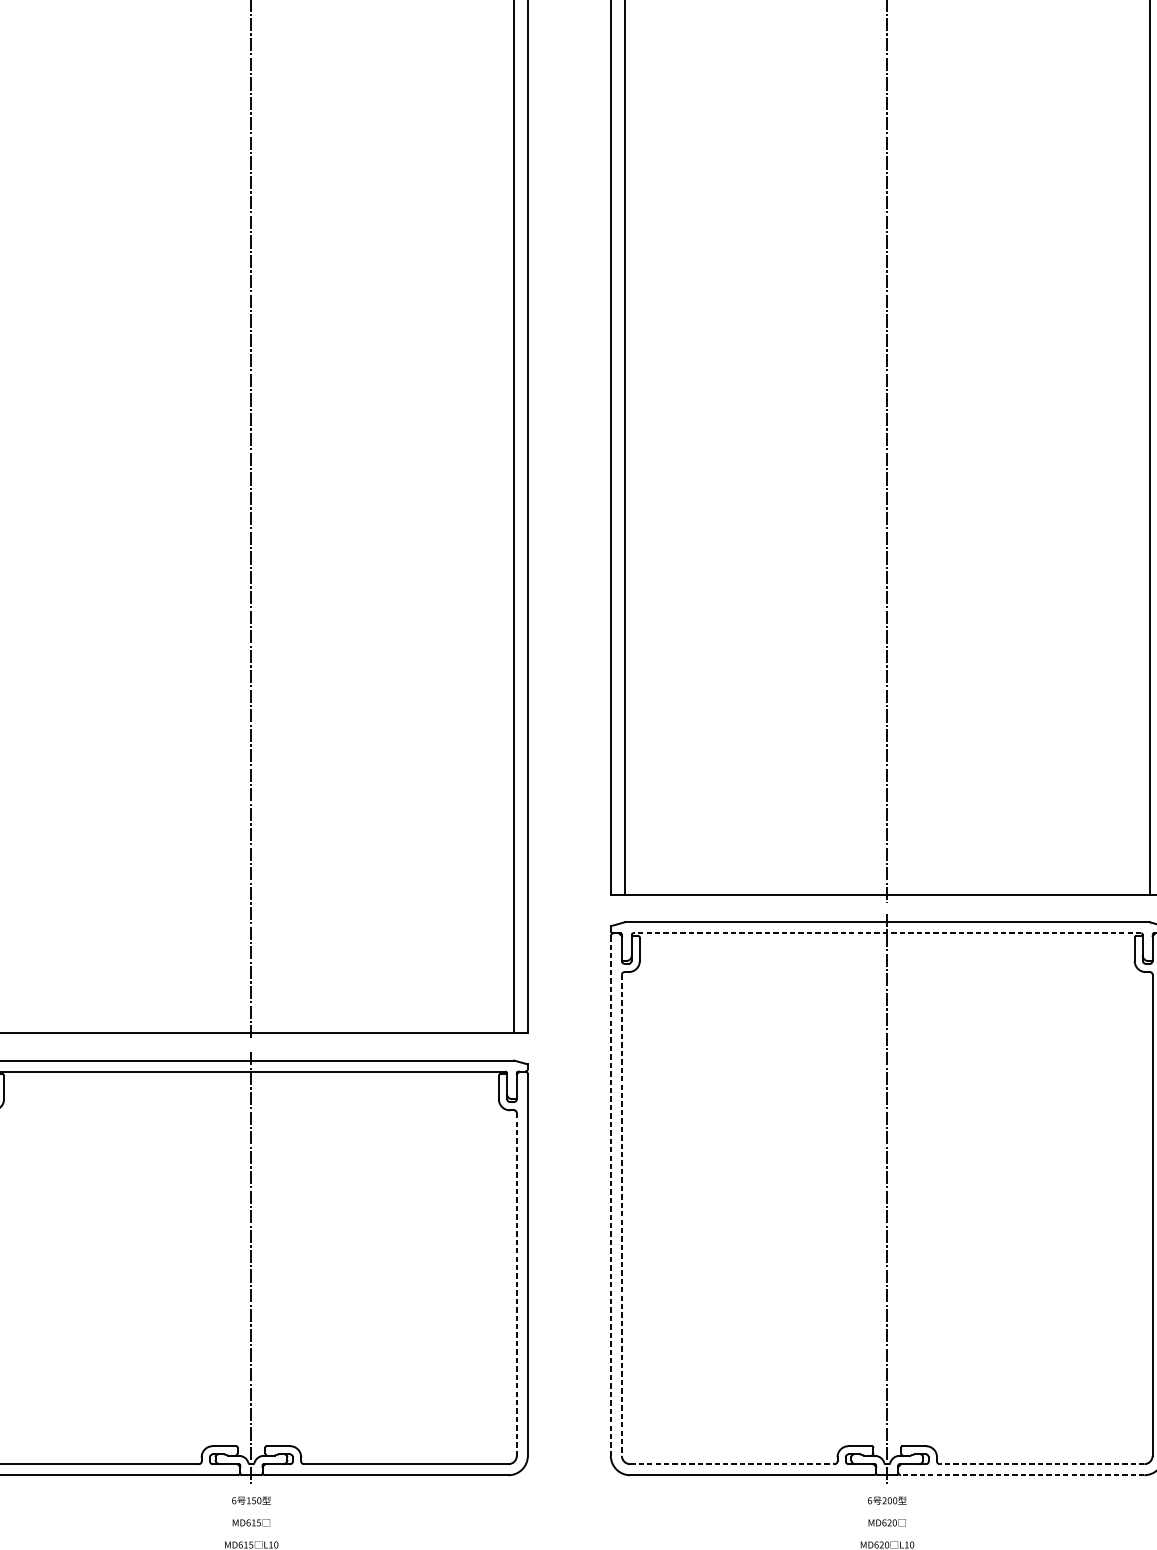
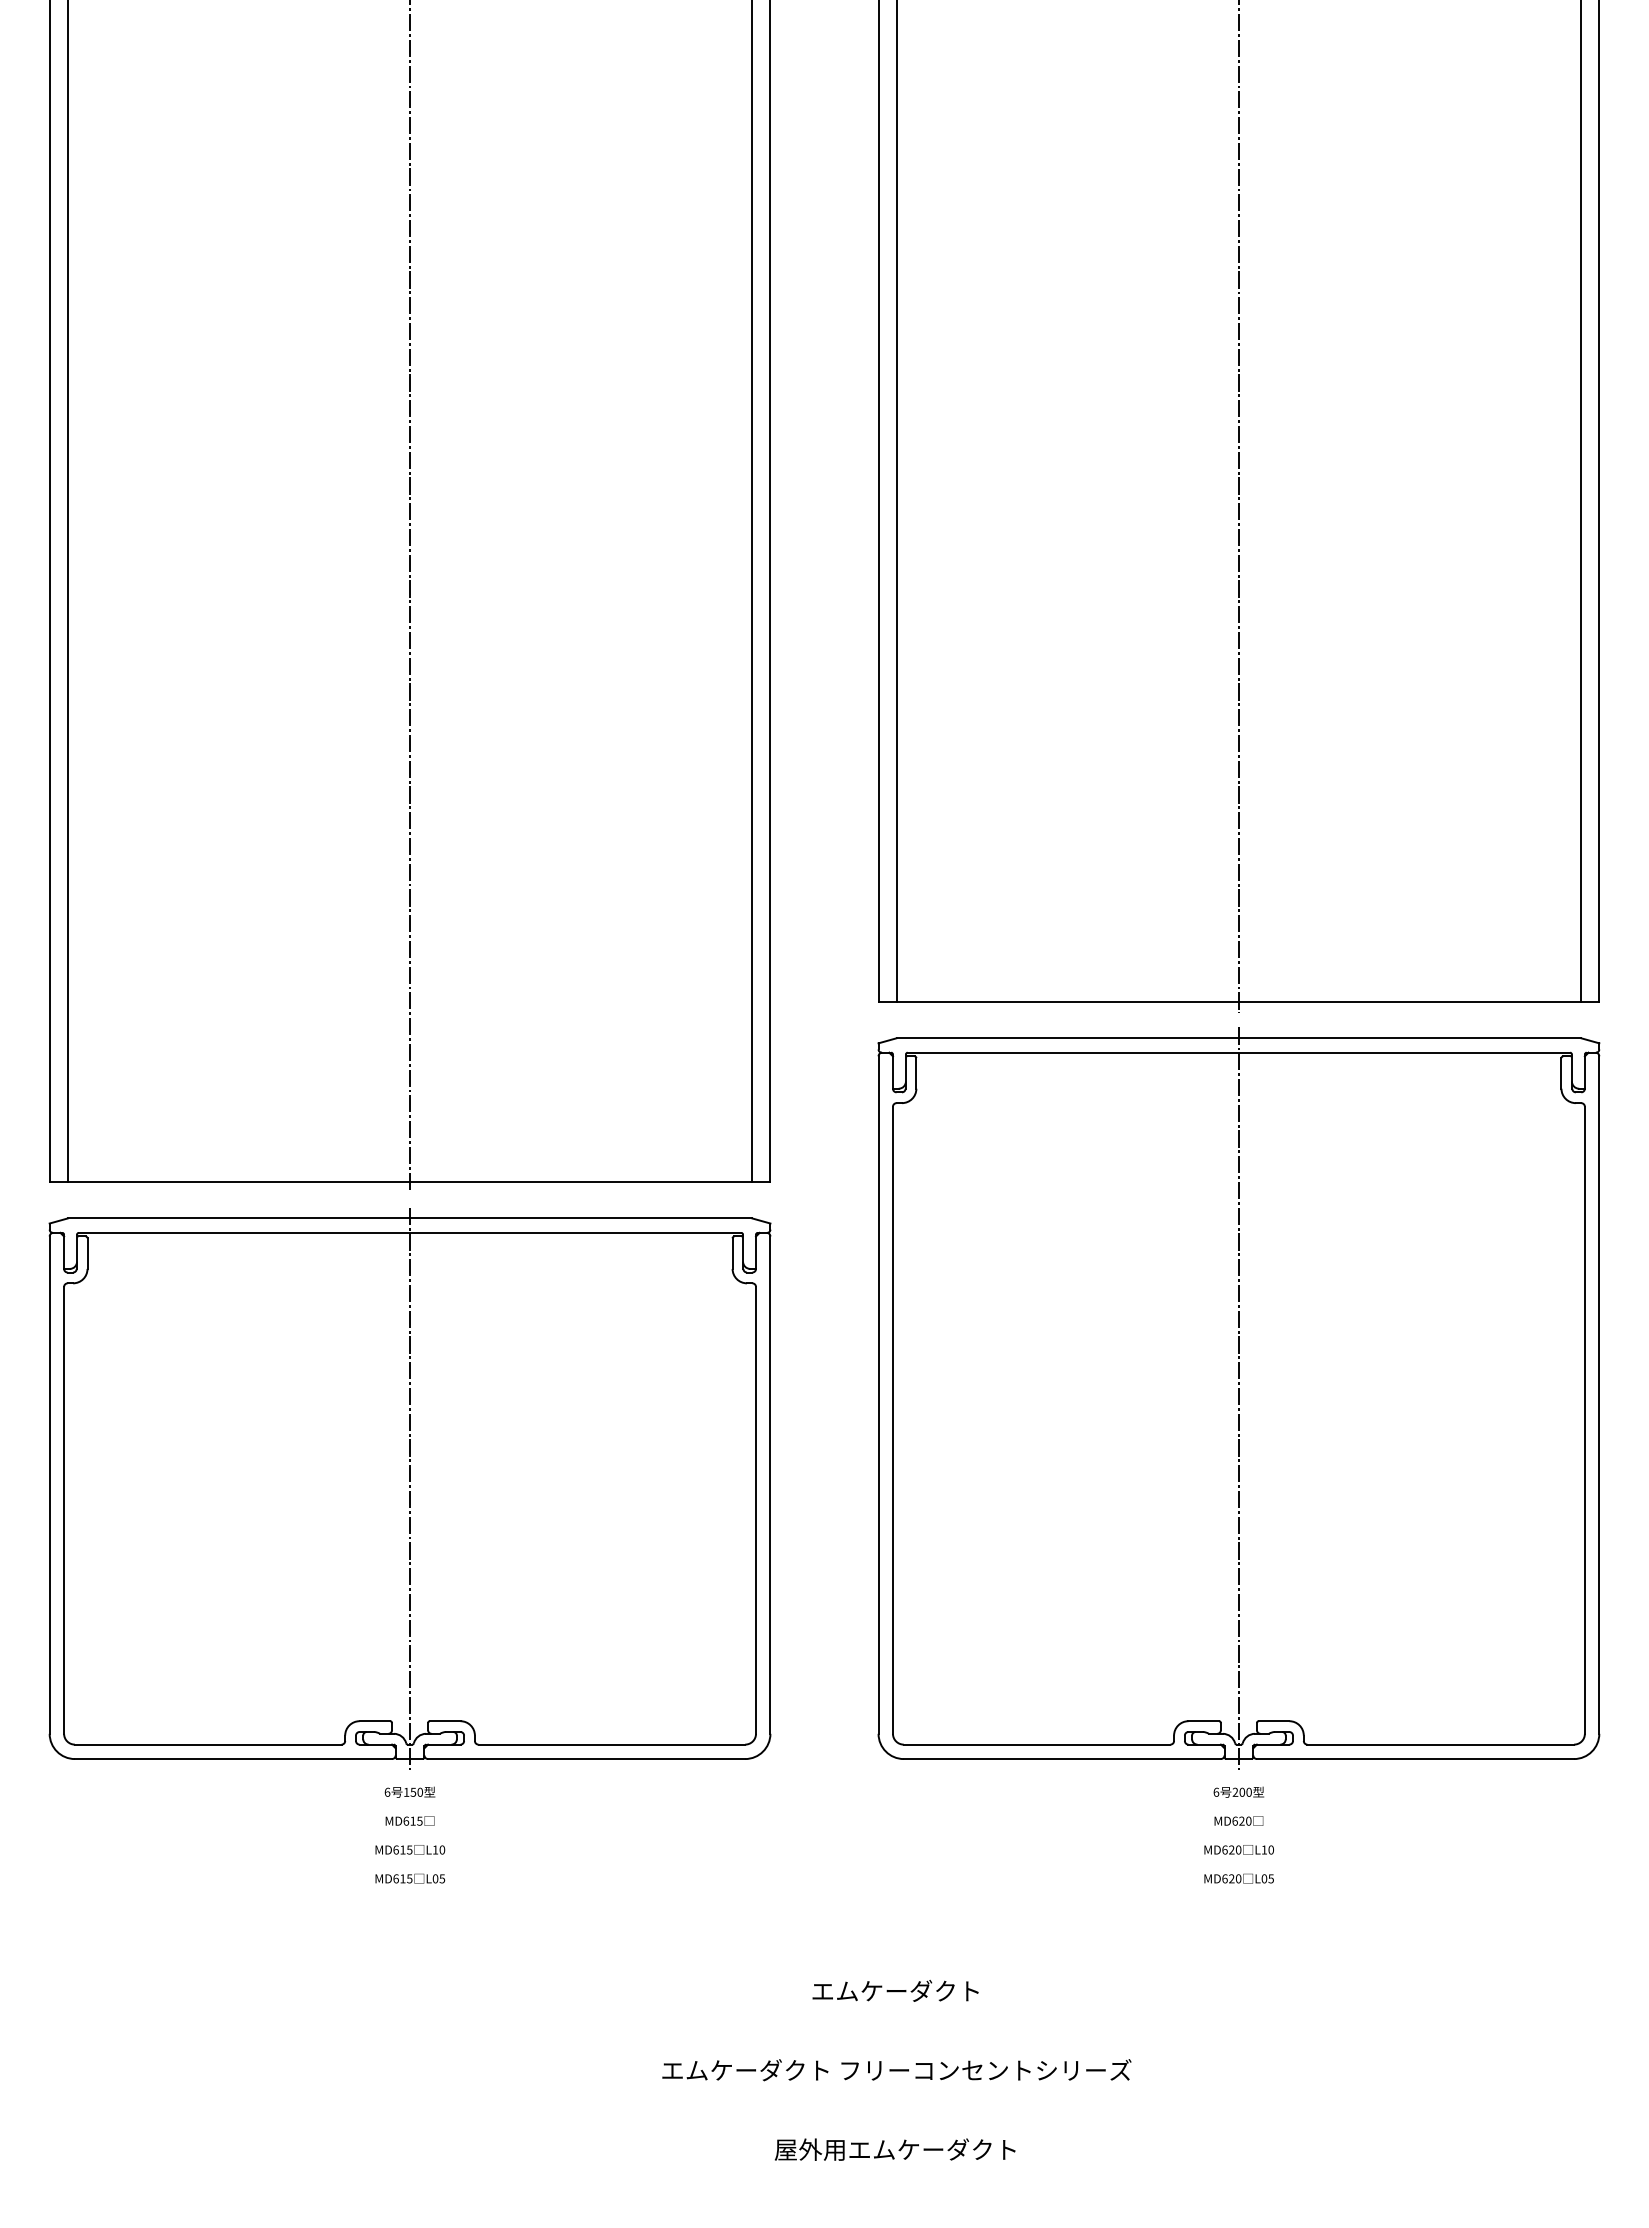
line: (886, 933) -> (1238, 1052), dashed -> solid
line: (610, 1196) -> (878, 1395), dashed -> solid
line: (621, 1215) -> (892, 1420), dashed -> solid
line: (517, 1284) -> (756, 1510), dashed -> solid
line: (732, 1464) -> (1037, 1744), dashed -> solid
line: (1041, 1464) -> (1440, 1744), dashed -> solid
line: (1022, 1475) -> (1415, 1759), dashed -> solid

